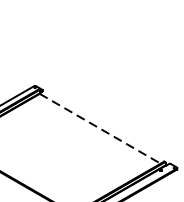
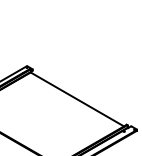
line: (100, 128) -> (77, 99), dashed -> solid

